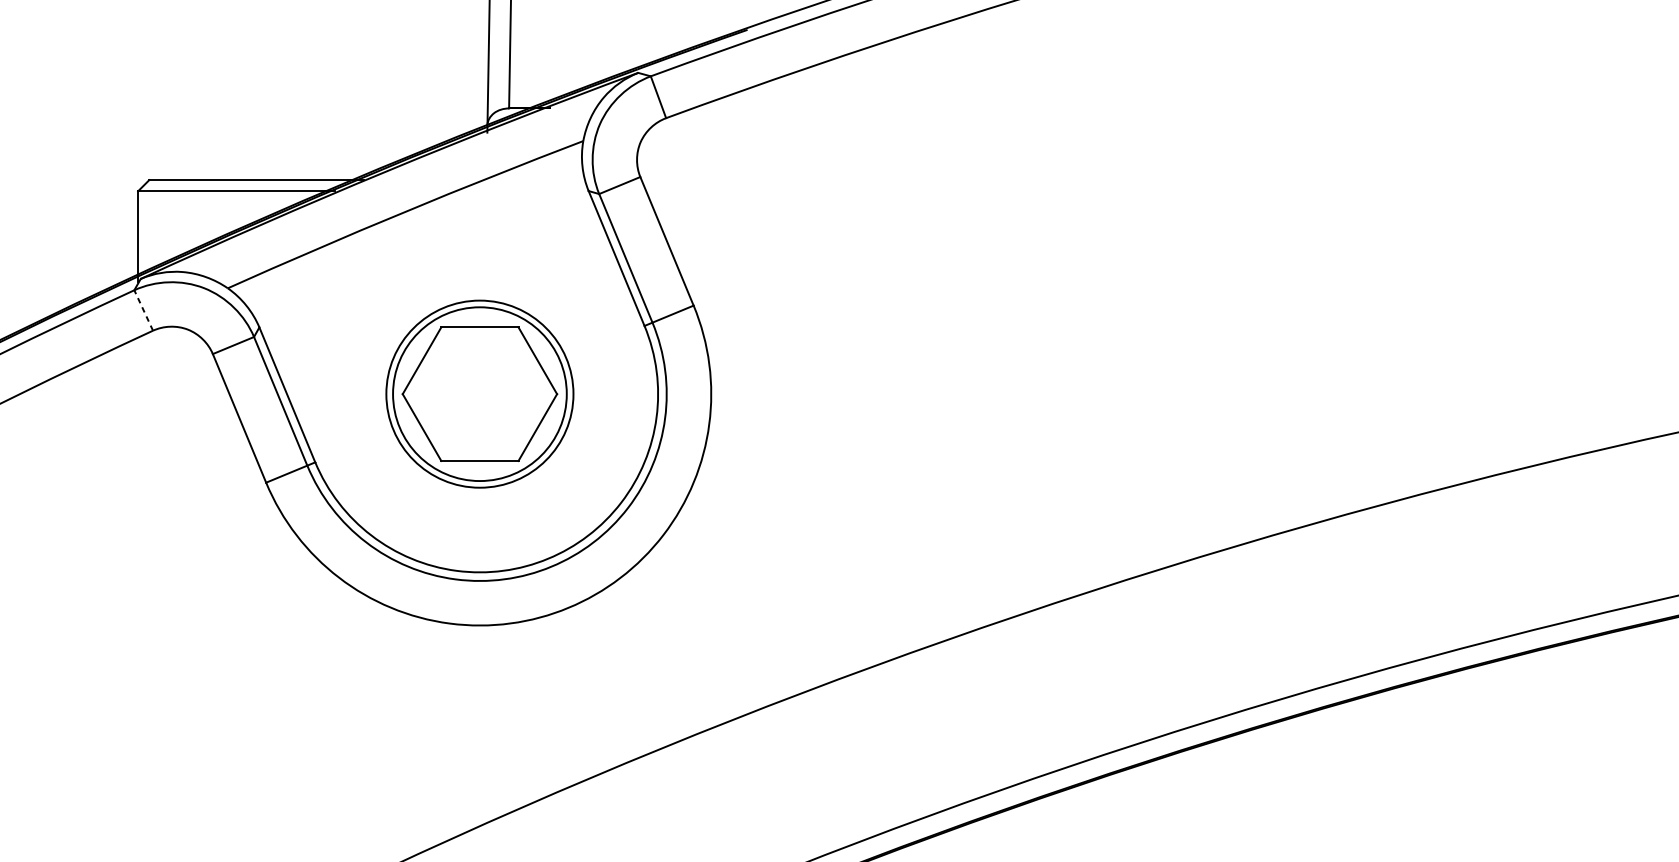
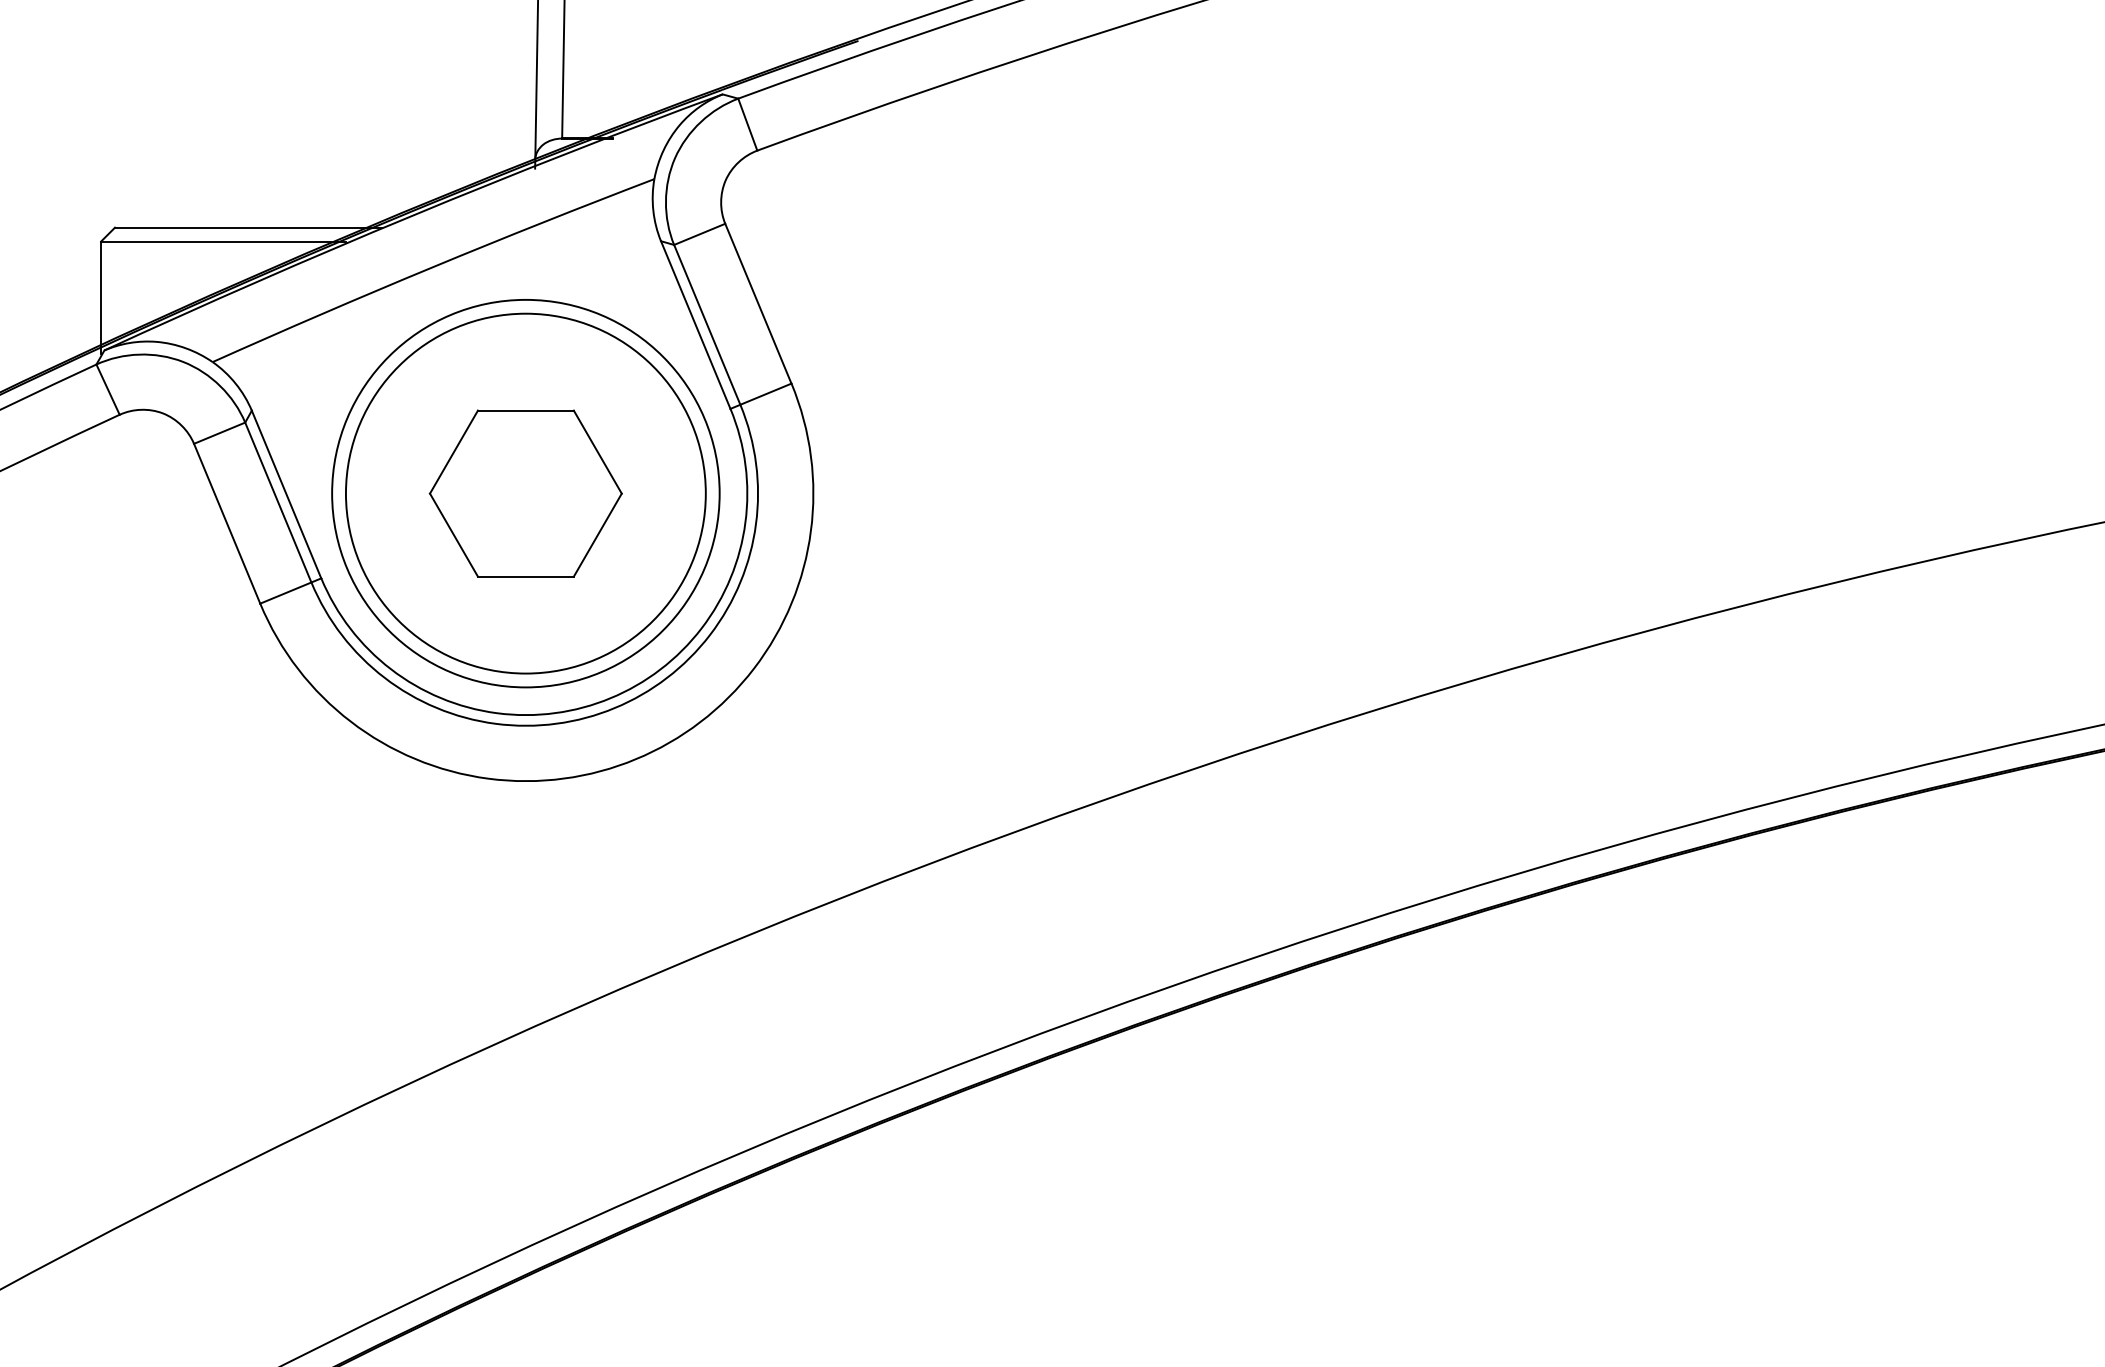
line: (144, 310) -> (108, 389), dashed -> solid
circle: (479, 394) -> (525, 493), size x1.67
circle: (479, 394) -> (525, 493), size x1.67

